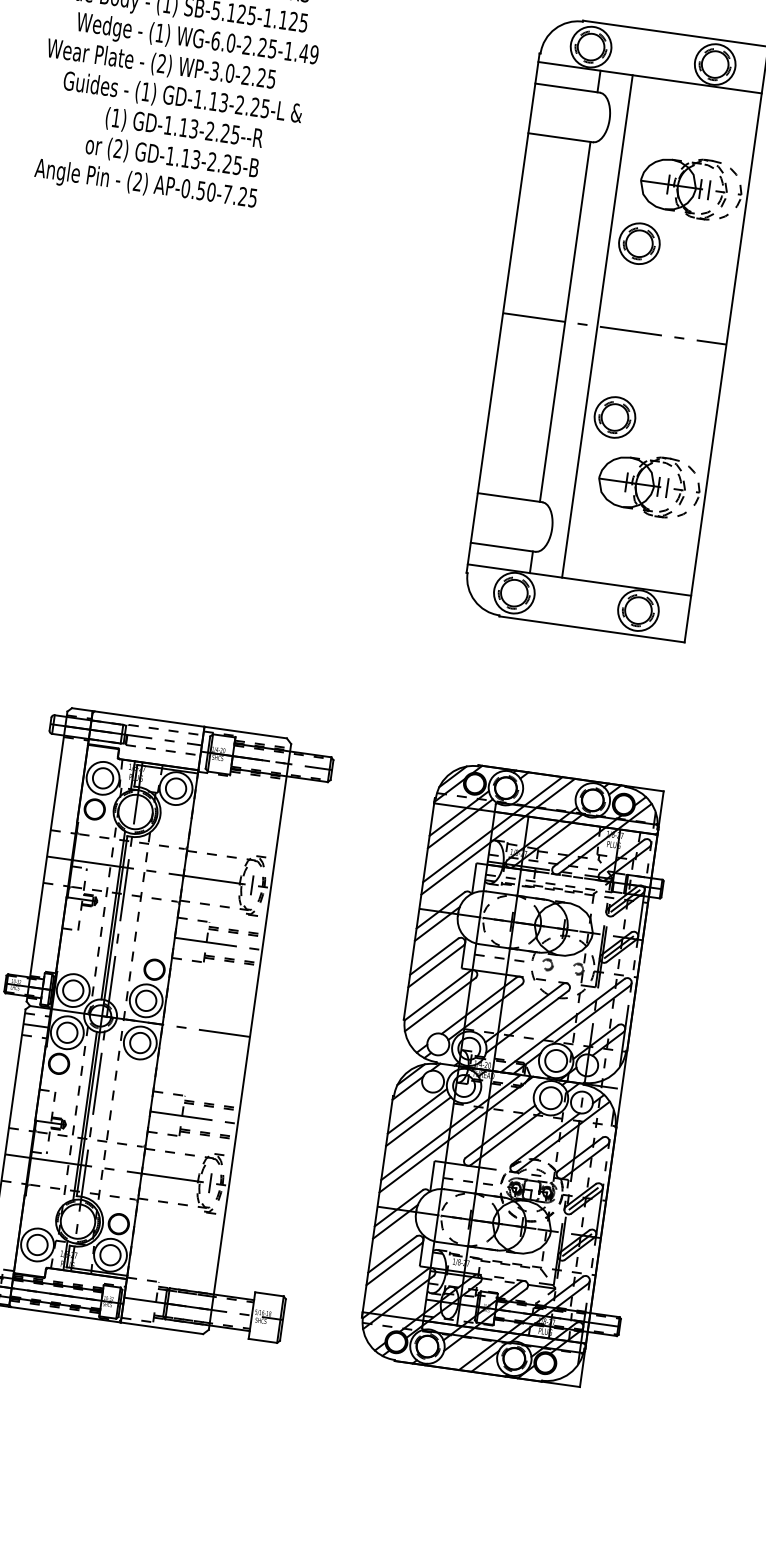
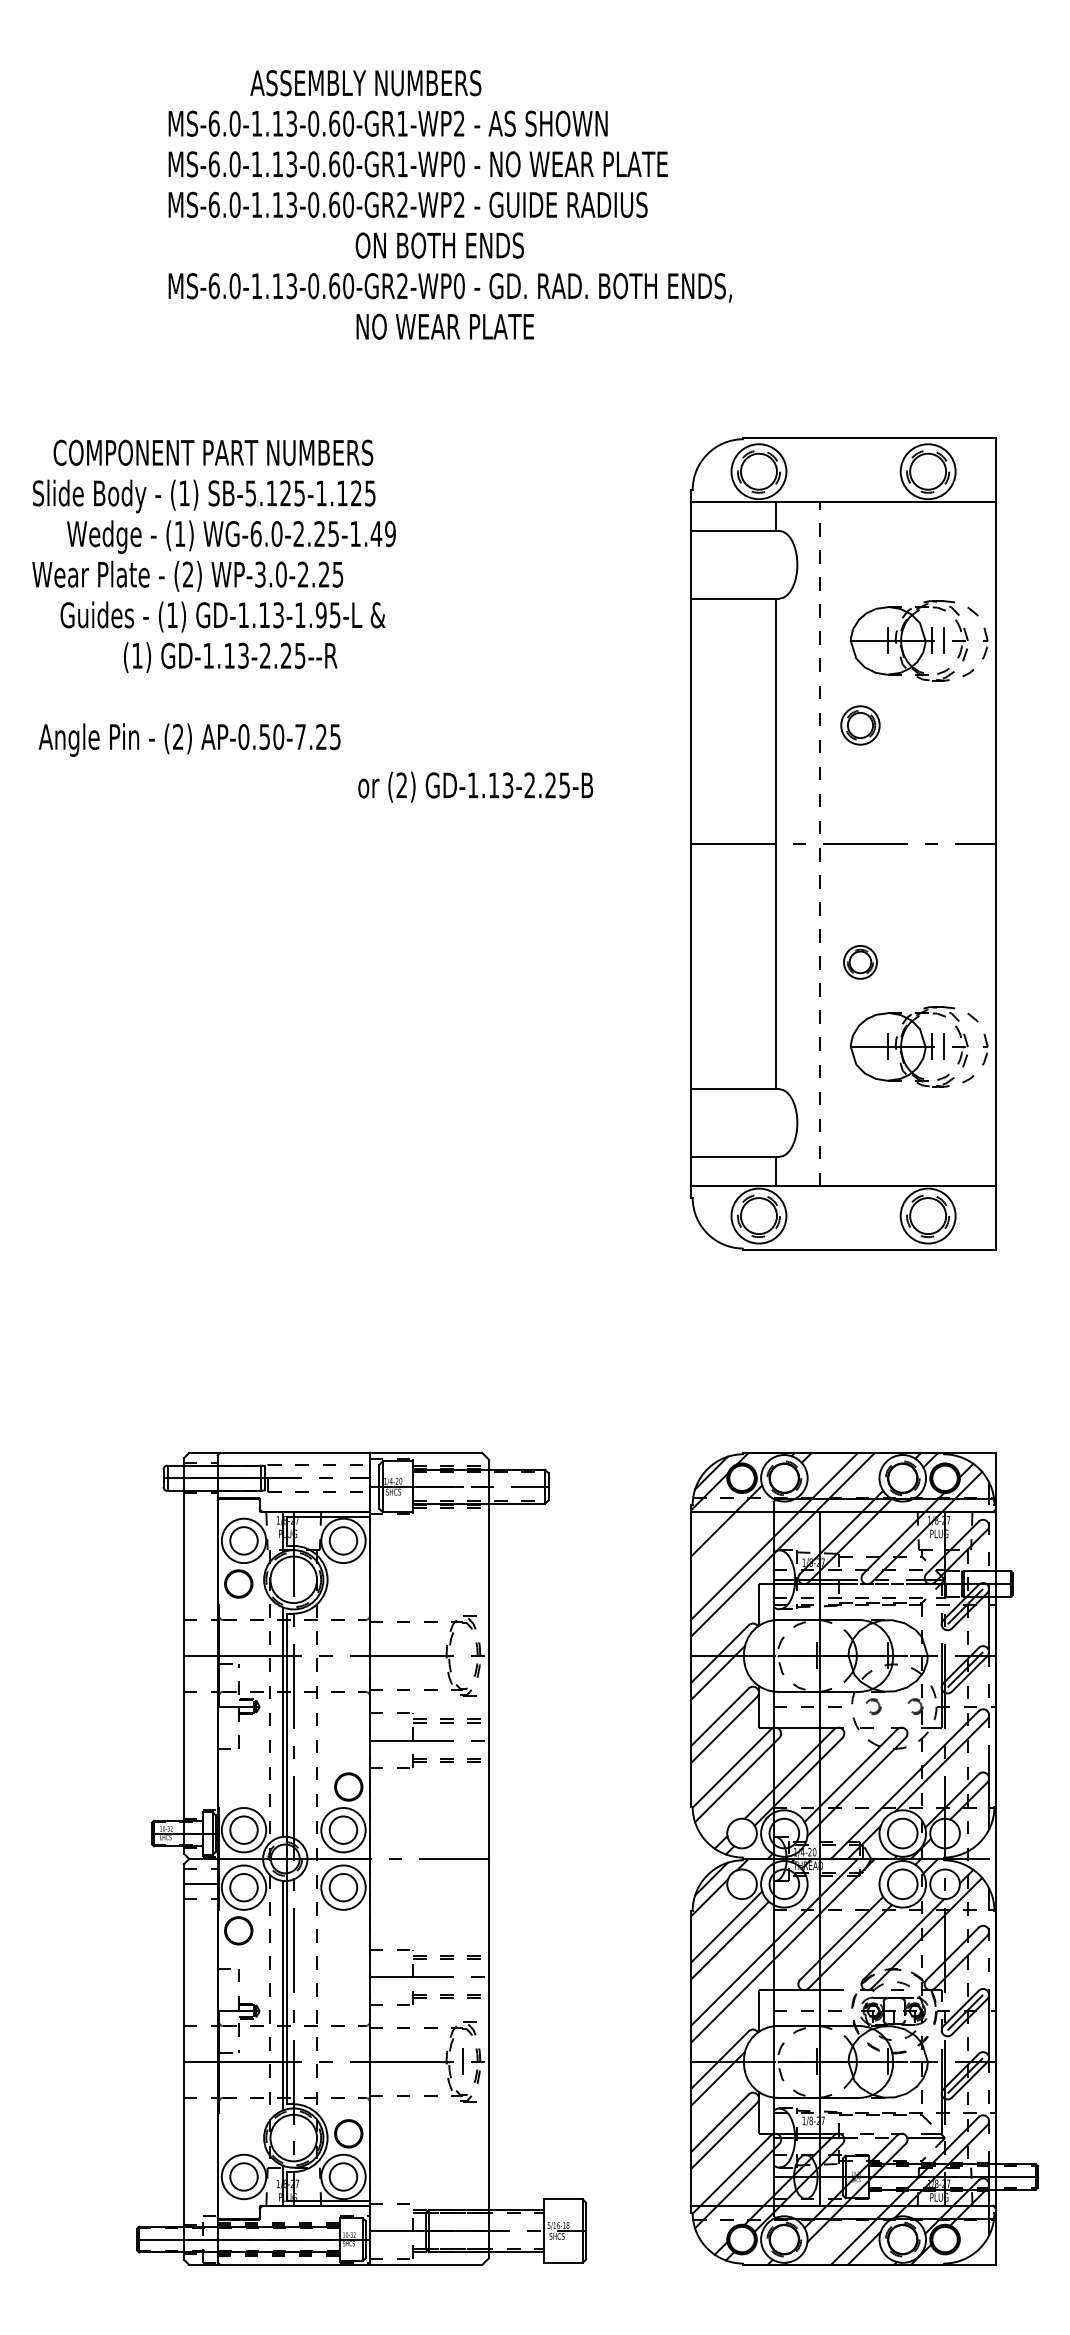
text: (247, 106) -> (310, 615), GD-1.13-2.25-L -> GD-1.13-1.95-L
text: (172, 157) -> (475, 786), moved
part: (639, 243) -> (860, 725), size x0.7
line: (597, 326) -> (819, 843), solid -> dashed
part: (614, 417) -> (860, 962), size x0.6
line: (459, 823) -> (729, 1534), removed
line: (252, 885) -> (463, 1655), removed

